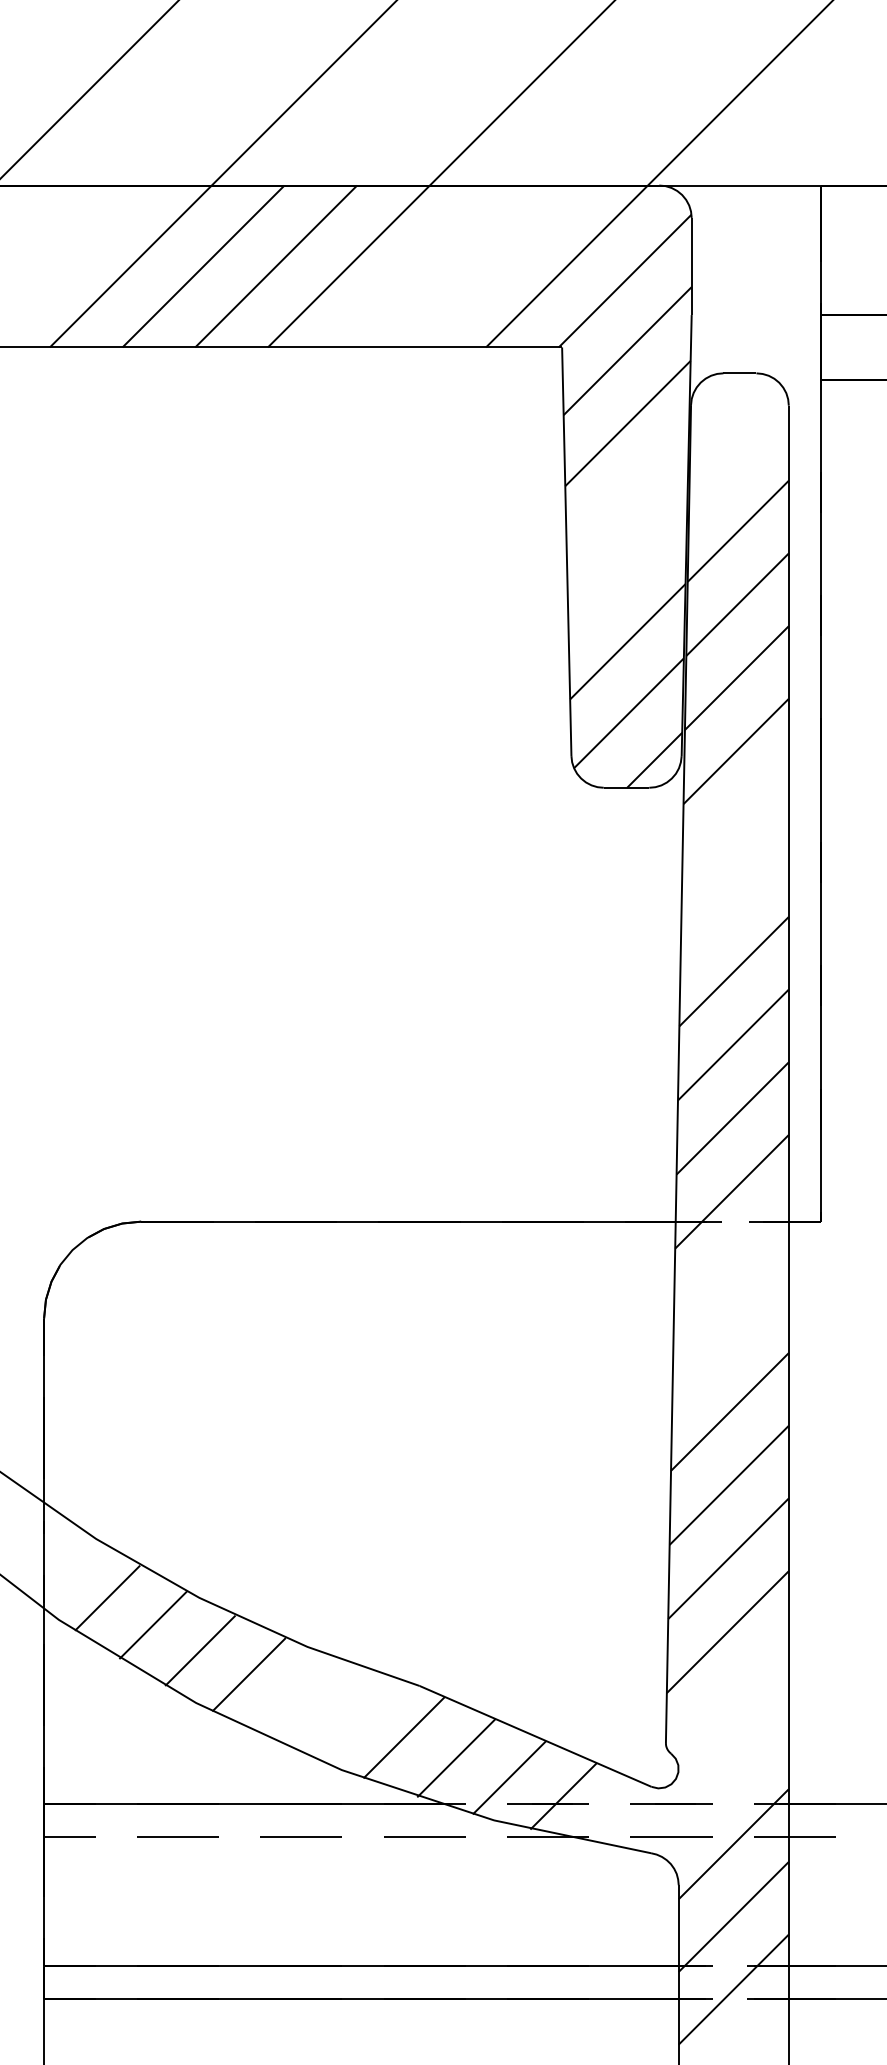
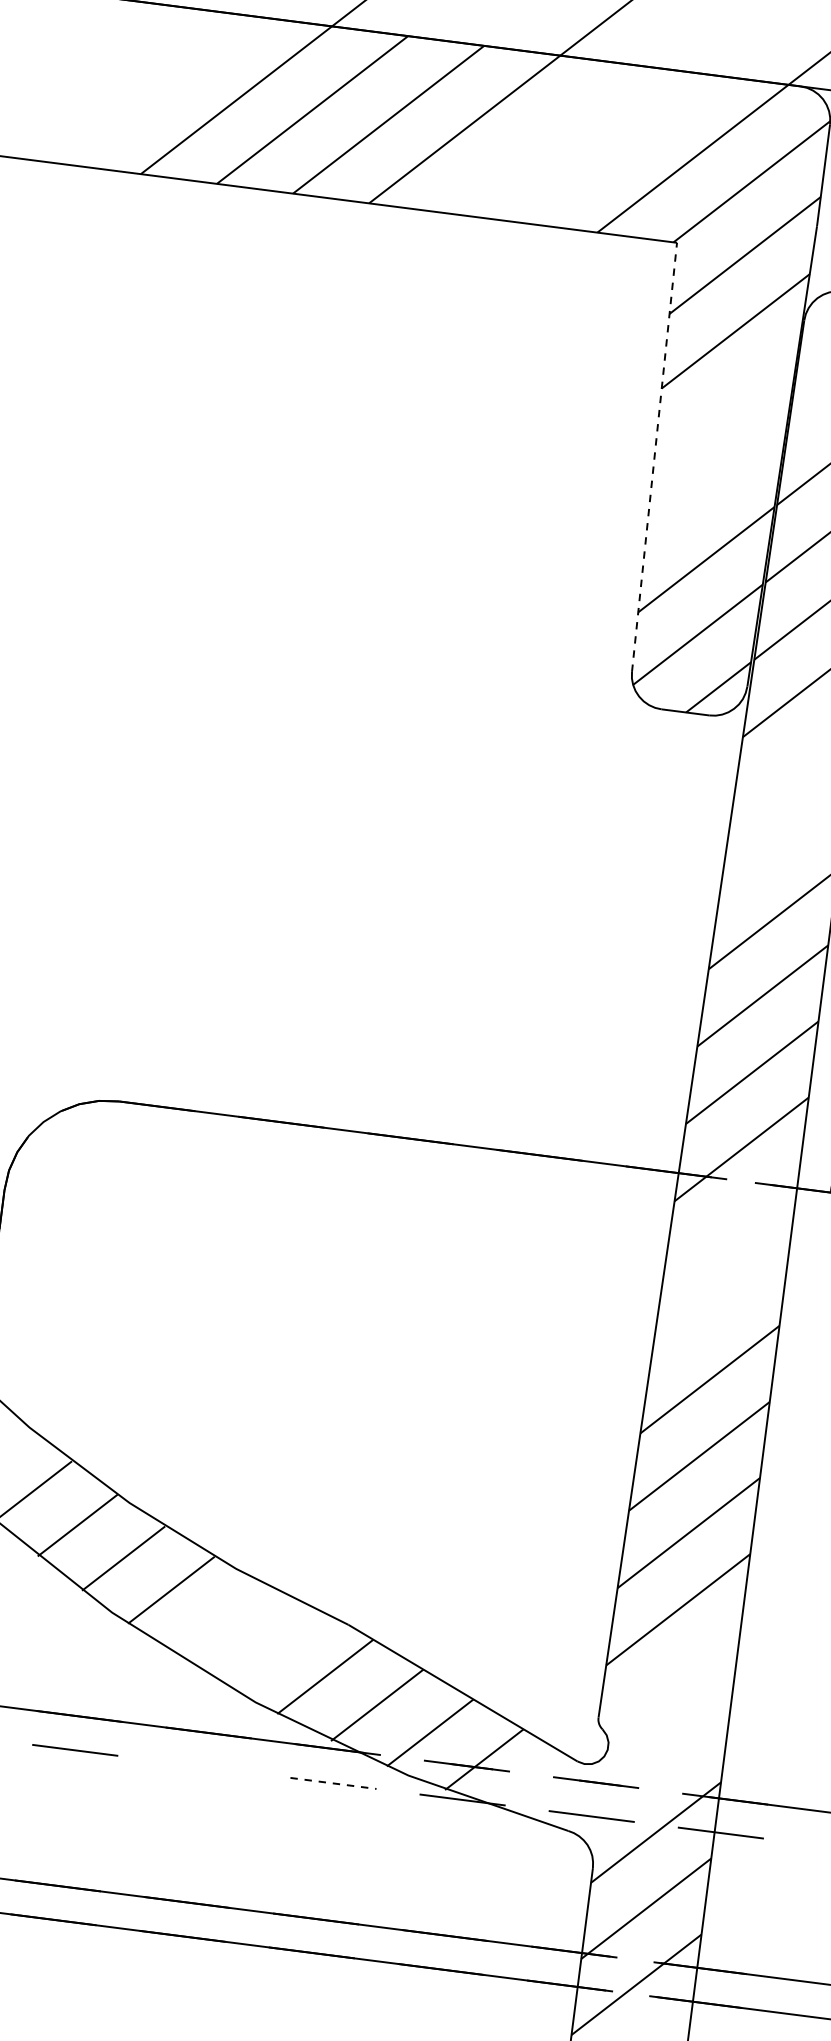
line: (566, 551) -> (654, 457), solid -> dashed
line: (300, 1836) -> (203, 1766), removed
line: (425, 1836) -> (334, 1783), solid -> dashed

